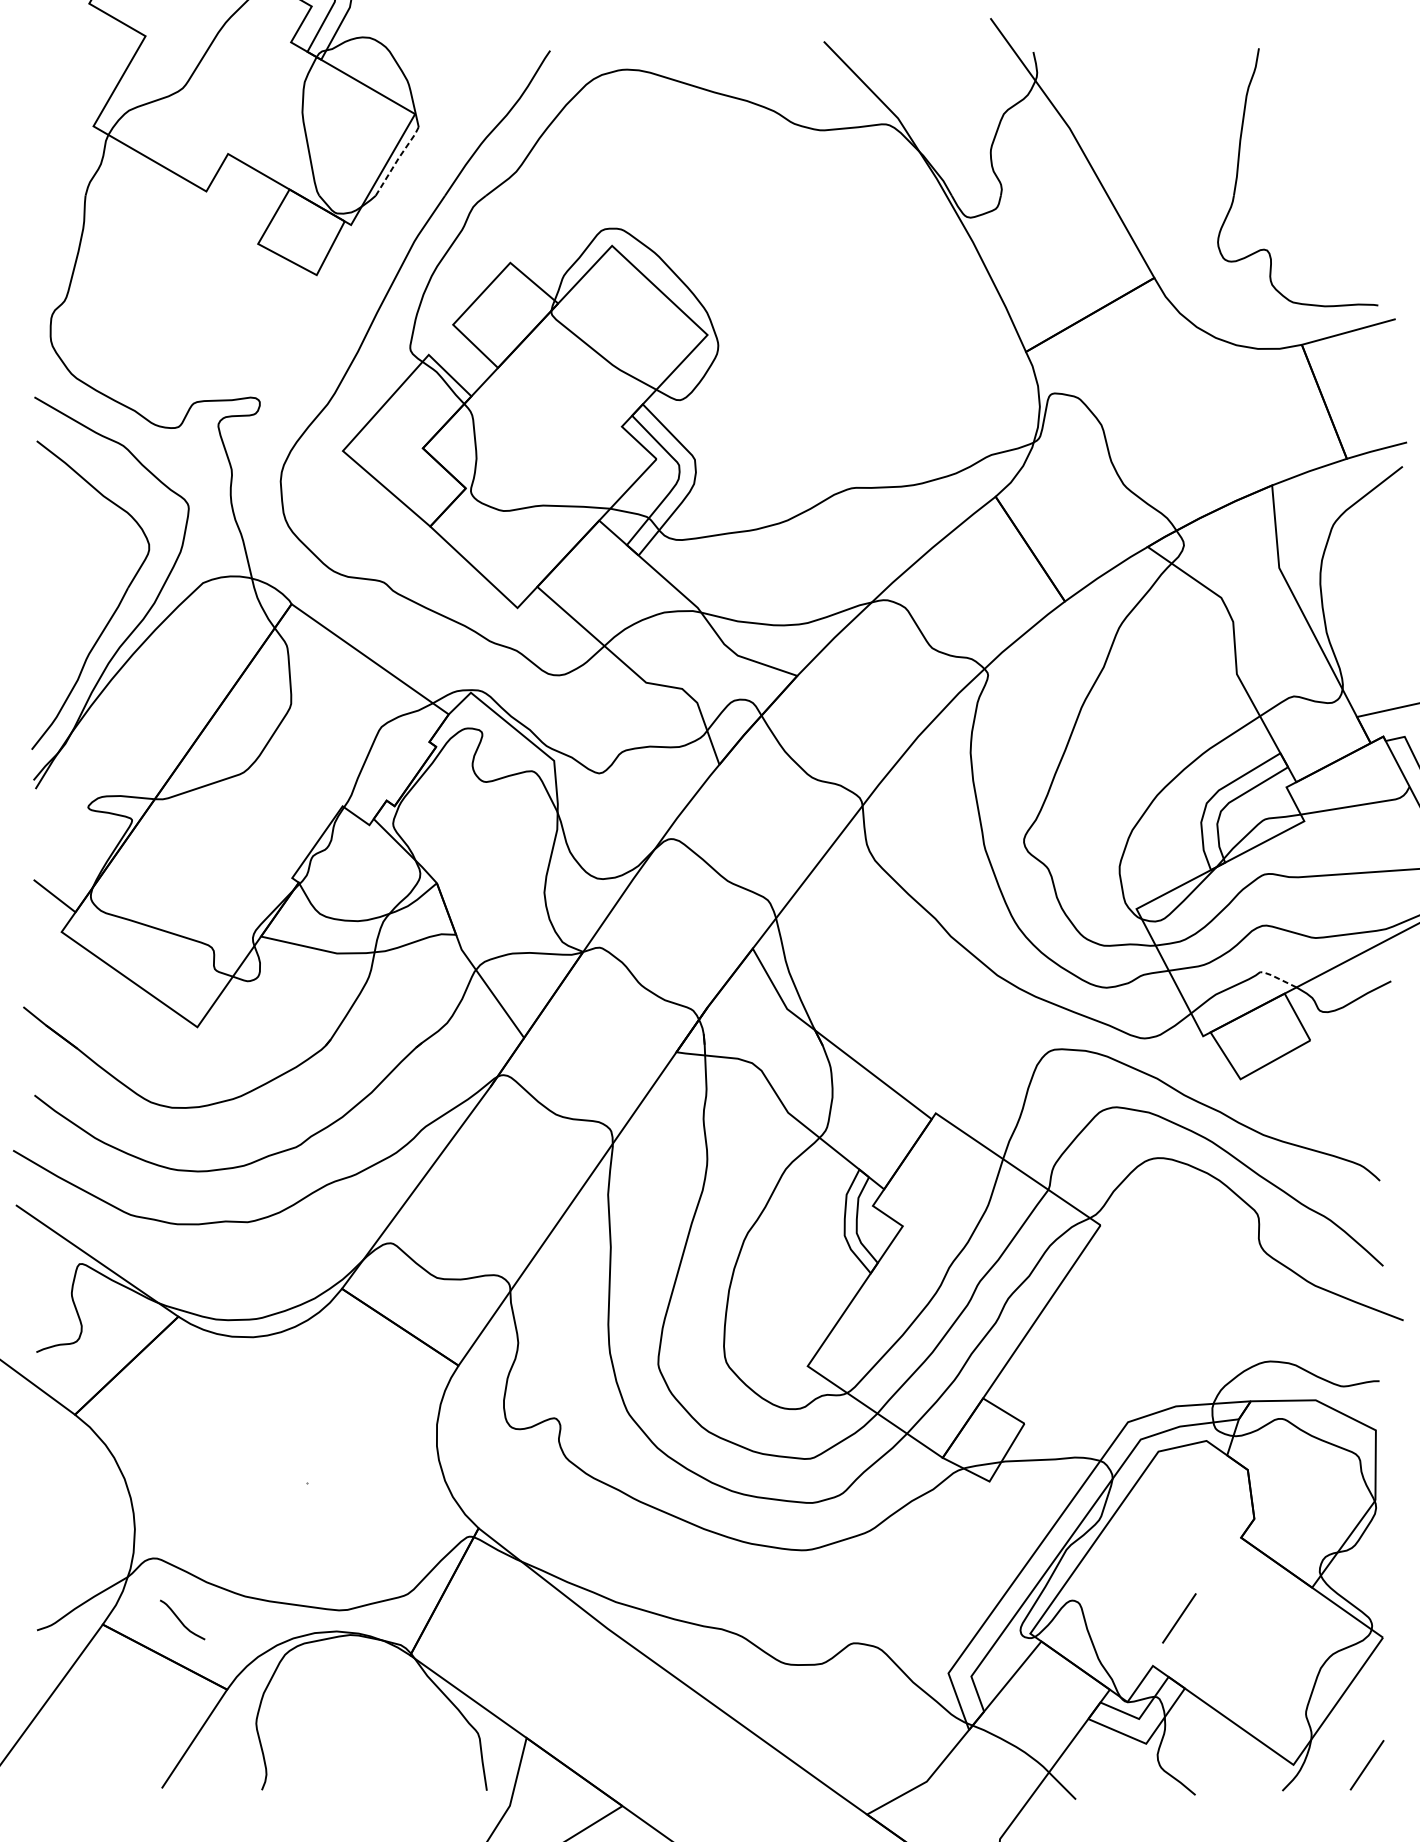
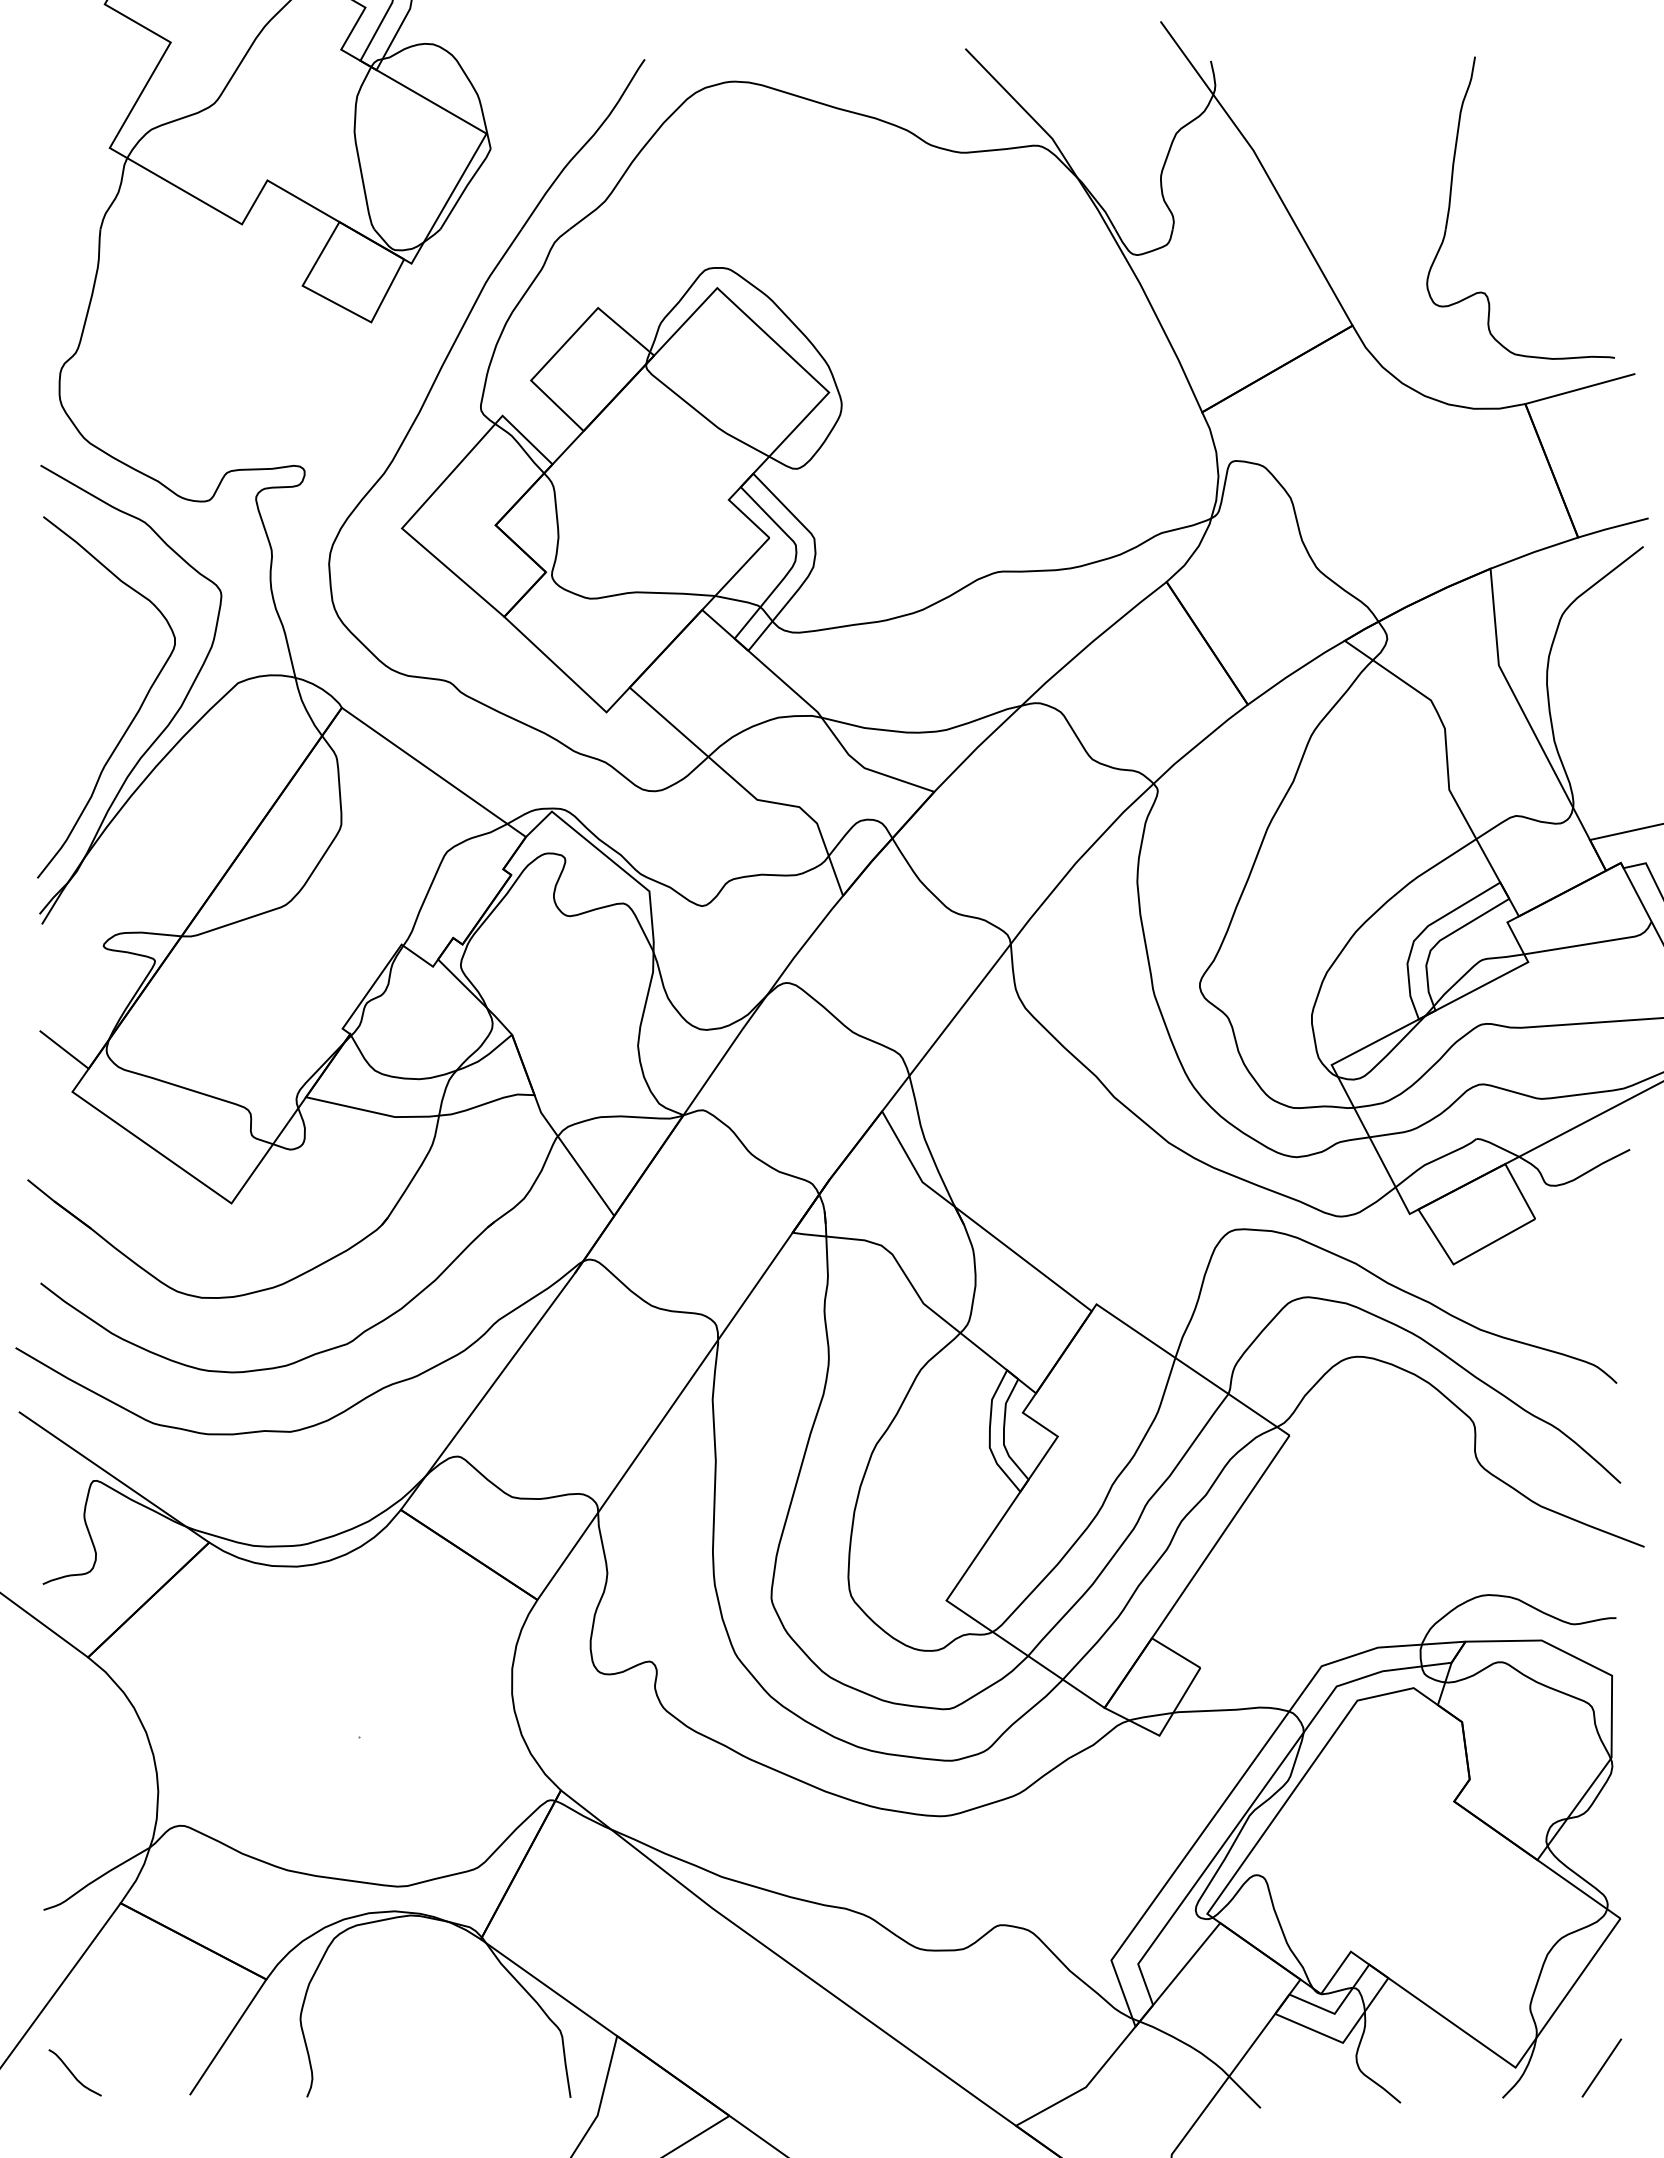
line: (397, 160) -> (465, 187), dashed -> solid
line: (1277, 977) -> (1496, 1145), dashed -> solid
line: (1179, 1617) -> (1381, 1895), removed
curve: (181, 1620) -> (73, 2073), moved

